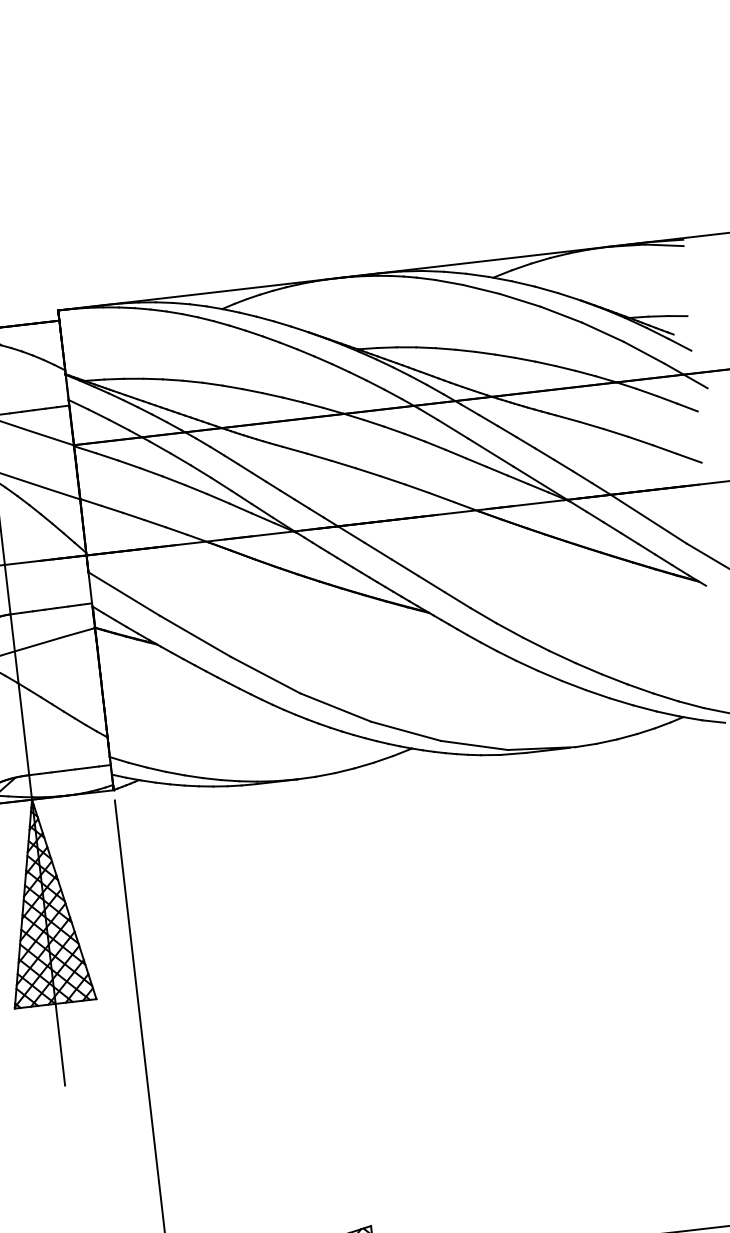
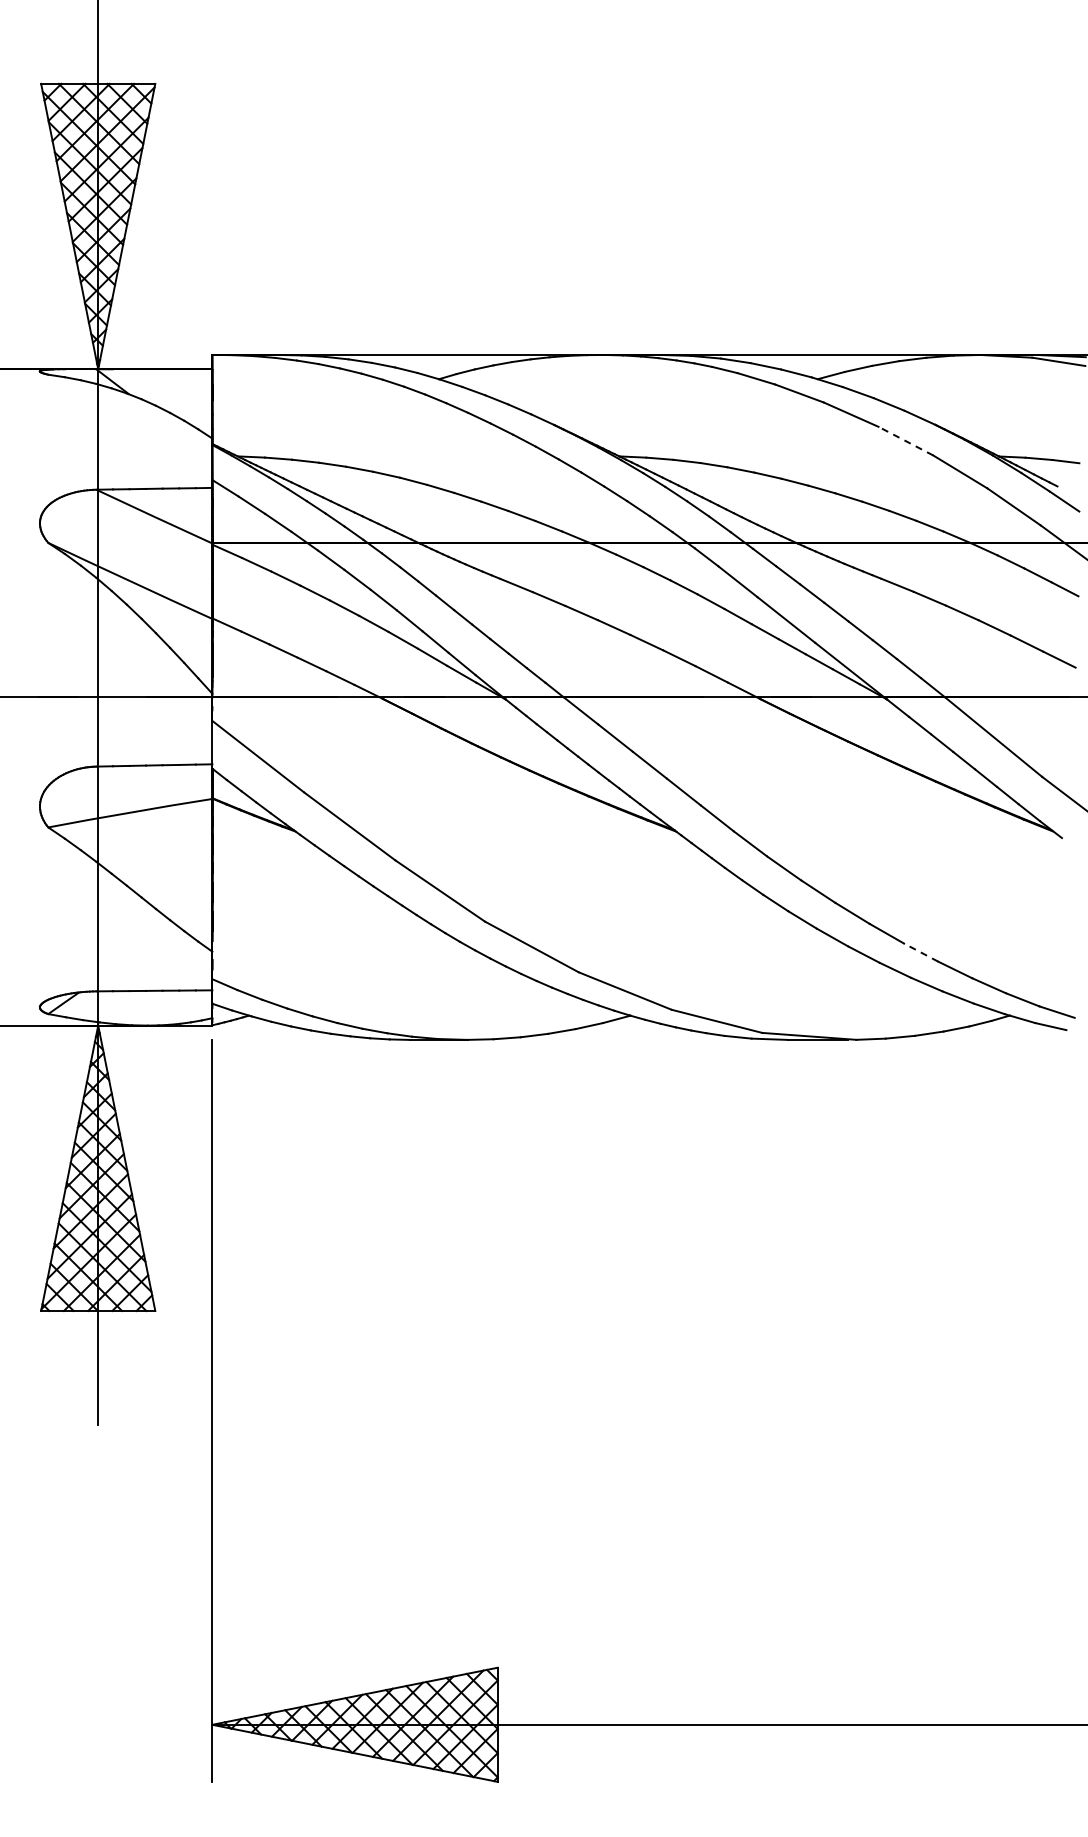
line: (561, 315) -> (905, 441), solid -> dashed
line: (614, 679) -> (920, 952), solid -> dashed

